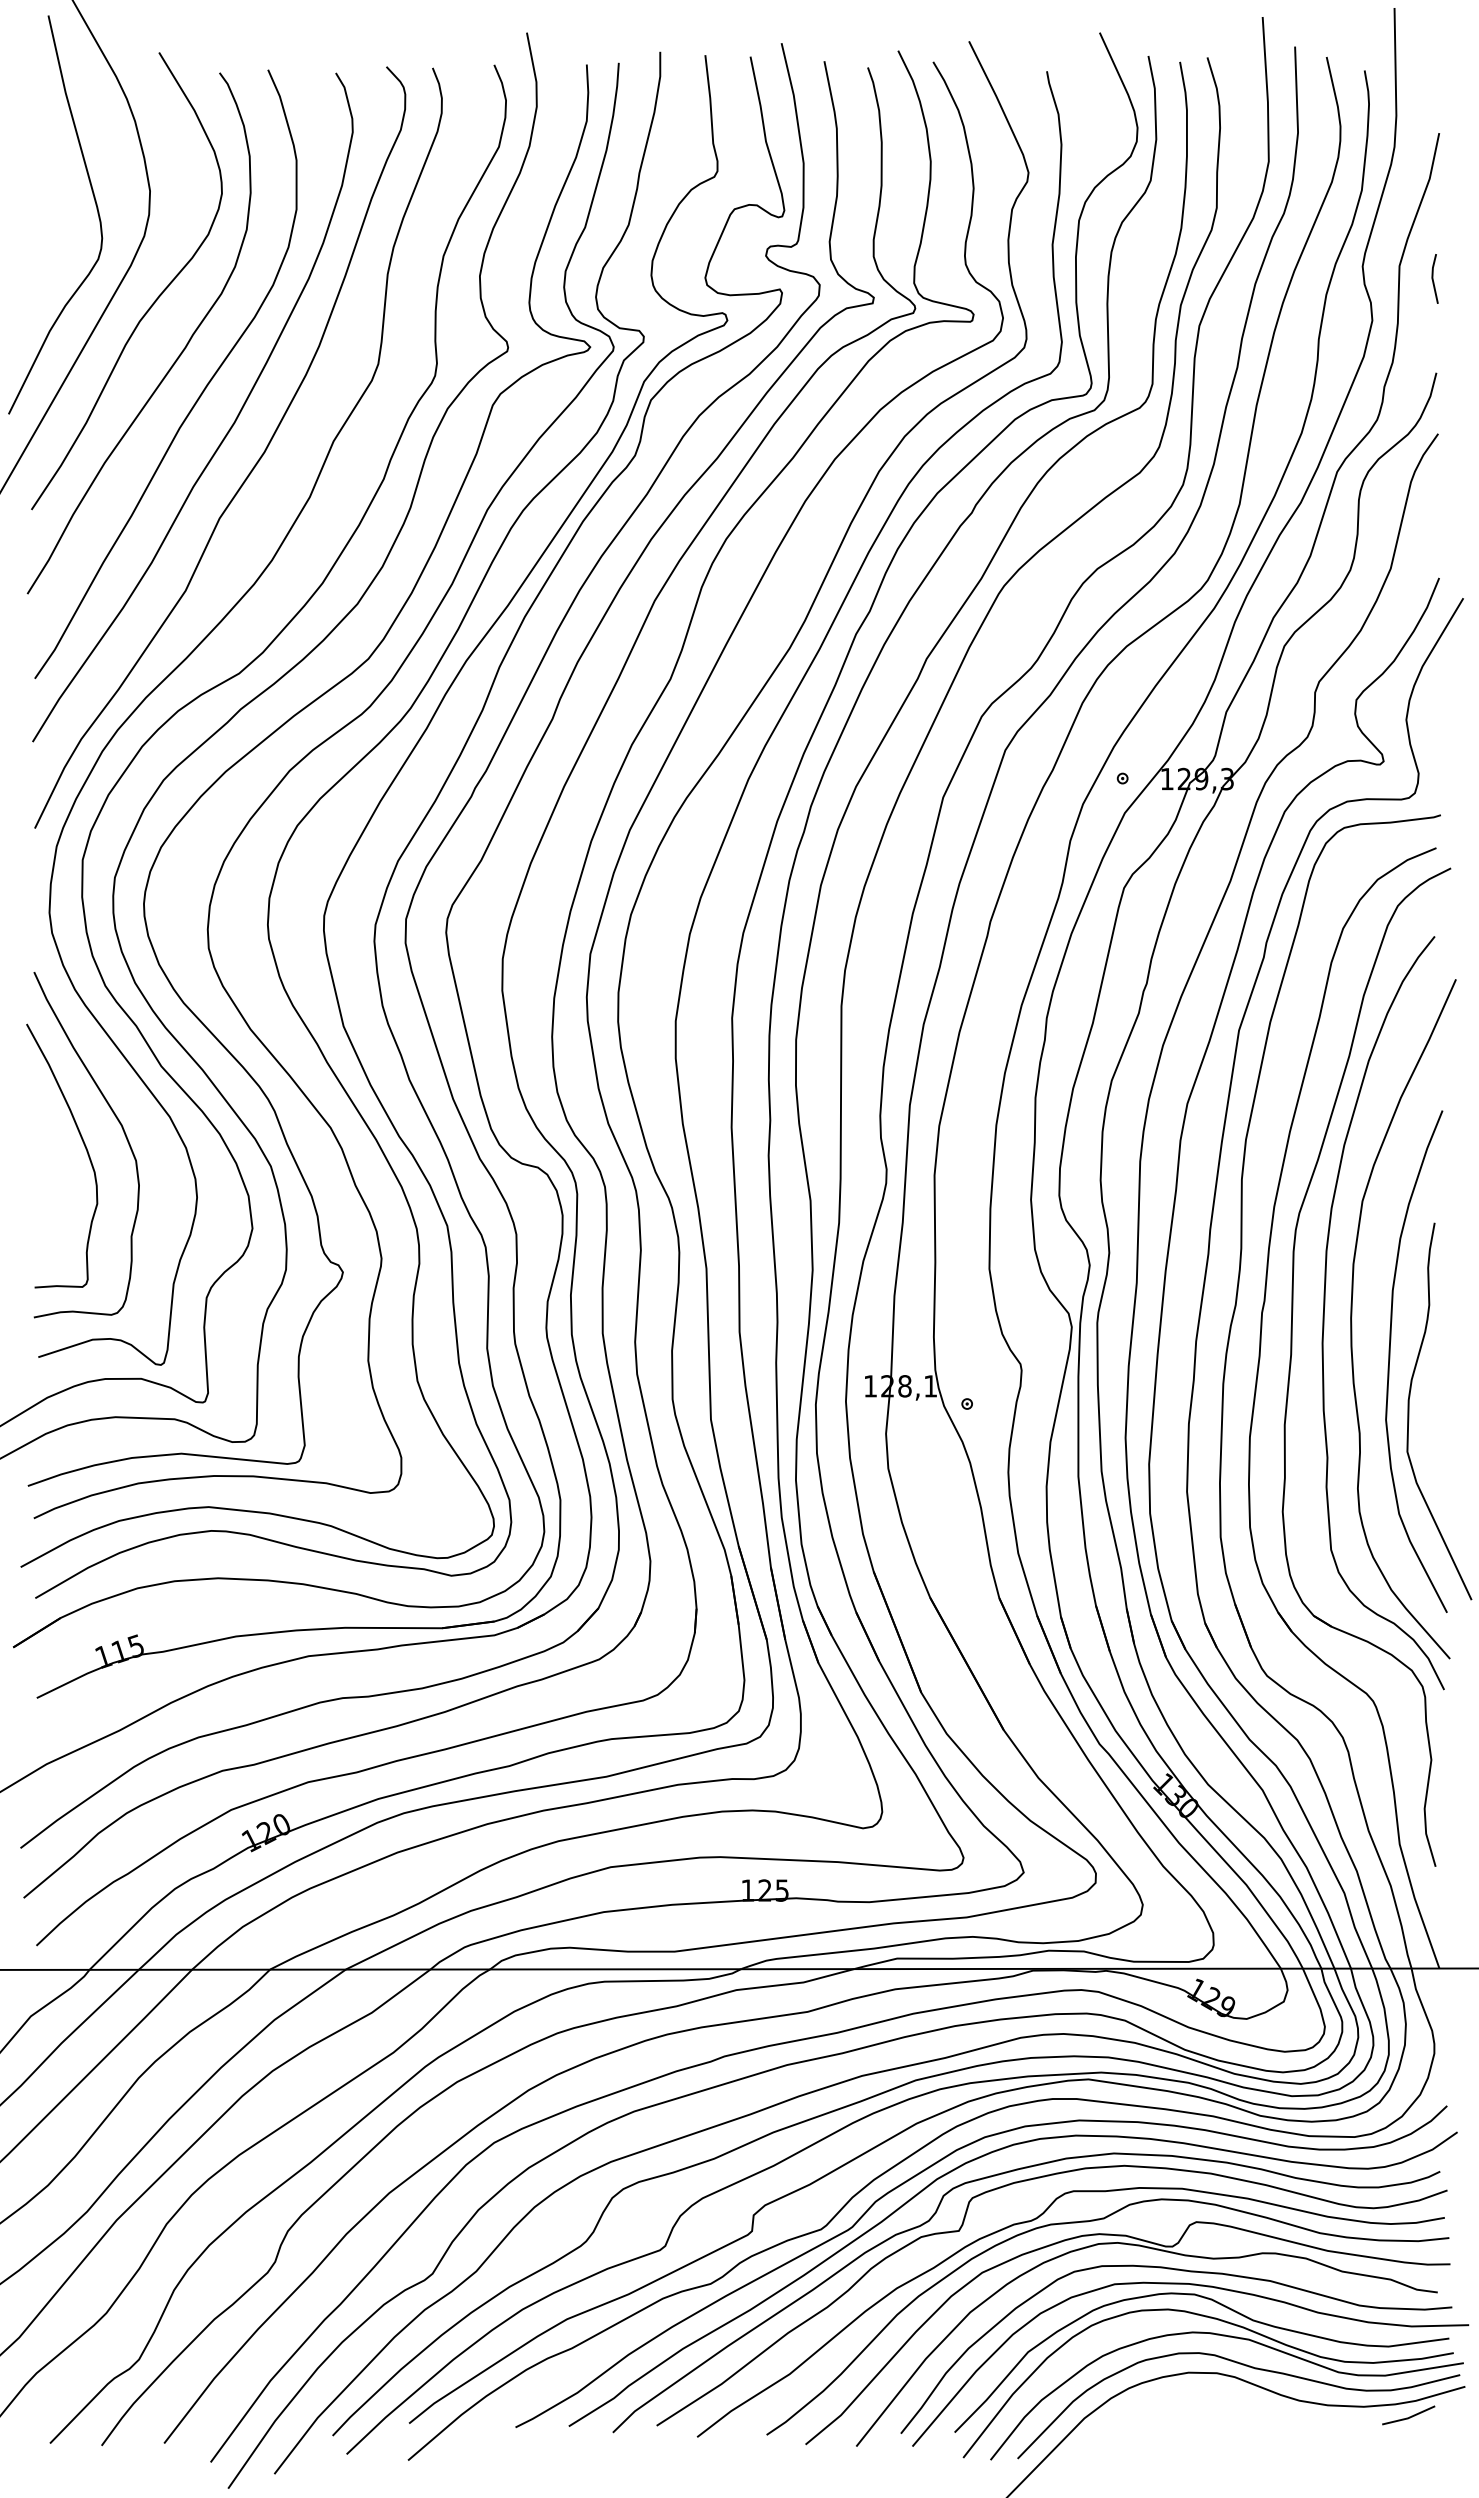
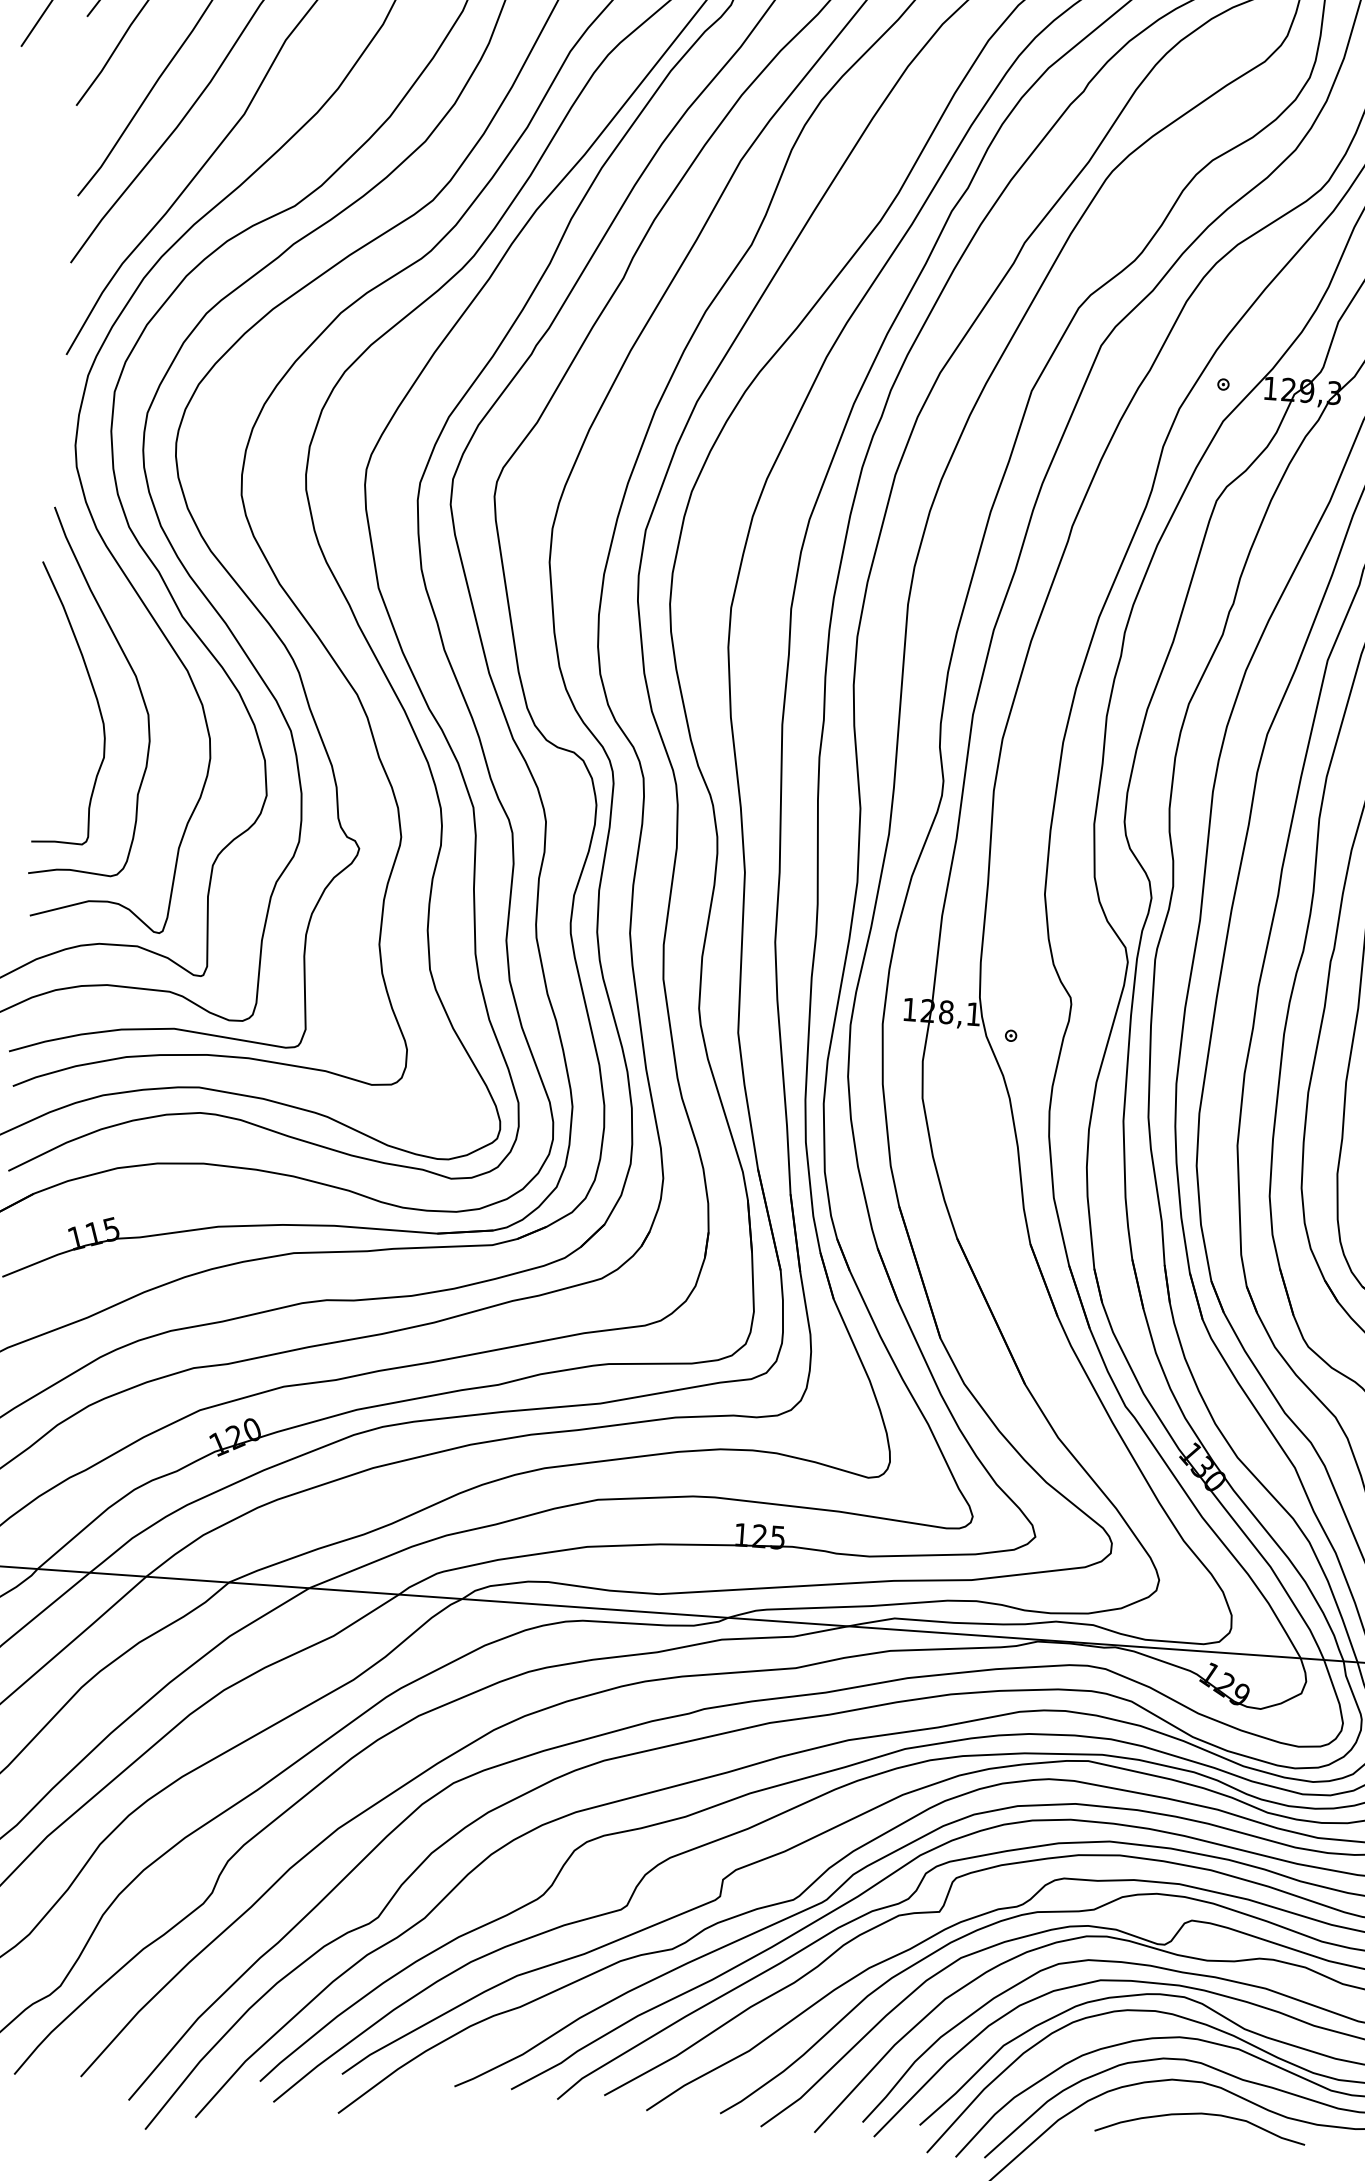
curve: (1218, 2403) -> (1201, 2114), added

